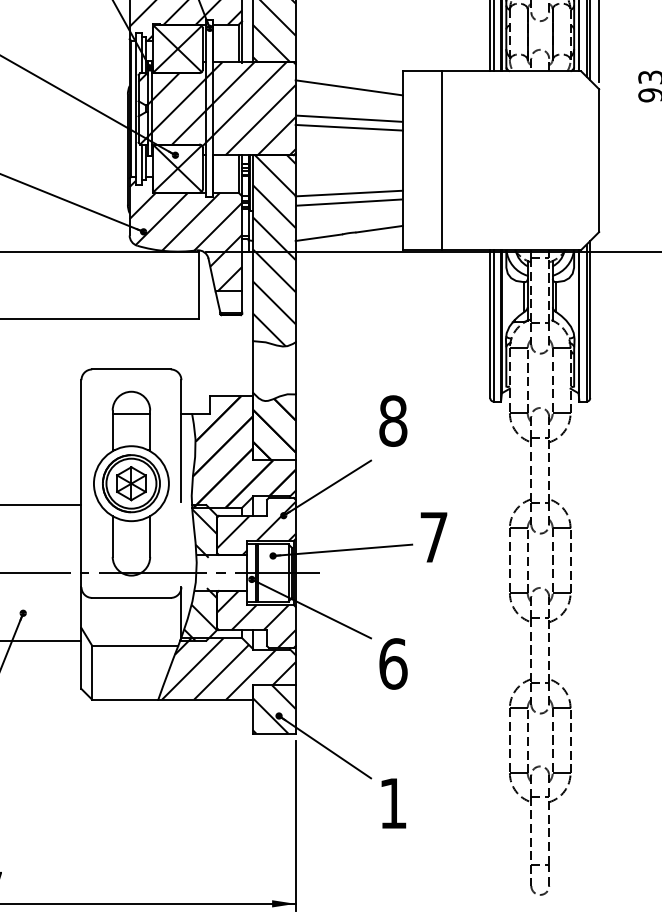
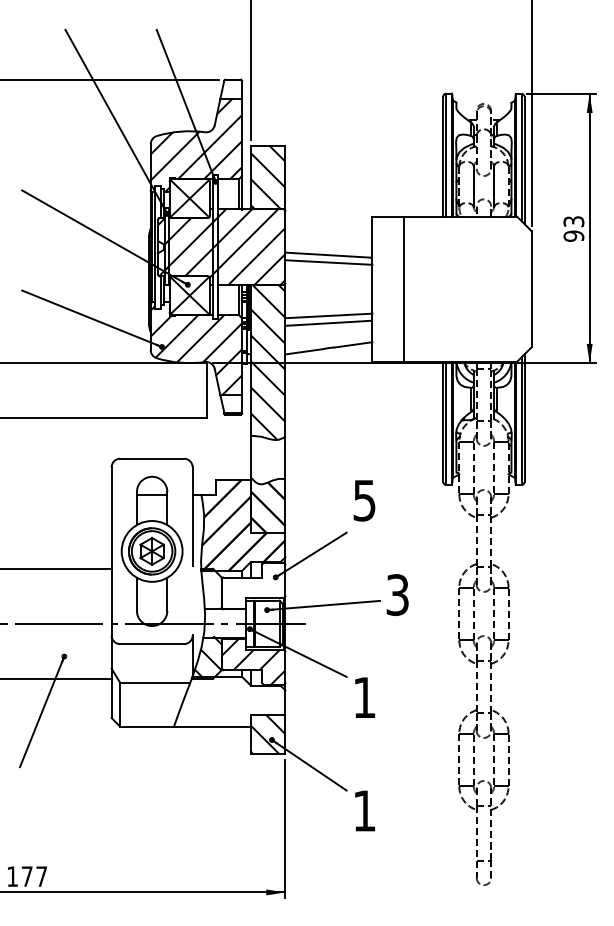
line: (348, 88) -> (328, 230), removed
text: (393, 420) -> (364, 500), 8 -> 5
hatch: (256, 528) -> (253, 587), removed
hatch: (204, 533) -> (211, 591), removed
text: (433, 538) -> (397, 595), 7 -> 3
text: (393, 663) -> (364, 697), 6 -> 1
hatch: (229, 668) -> (231, 701), removed

